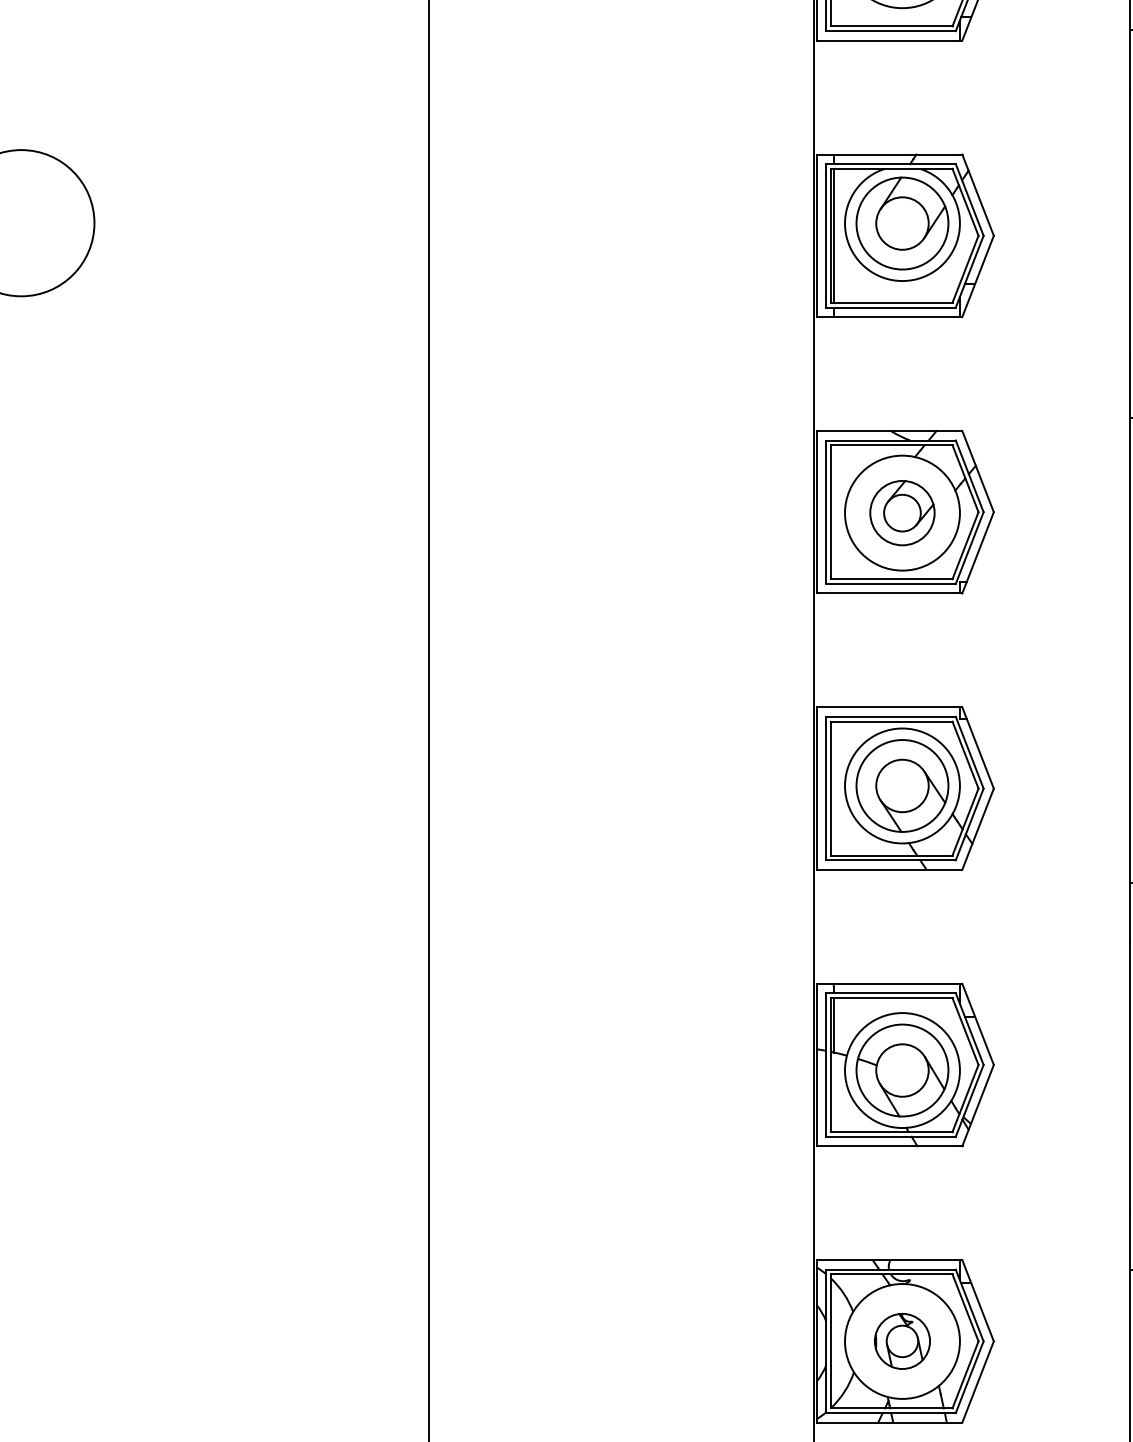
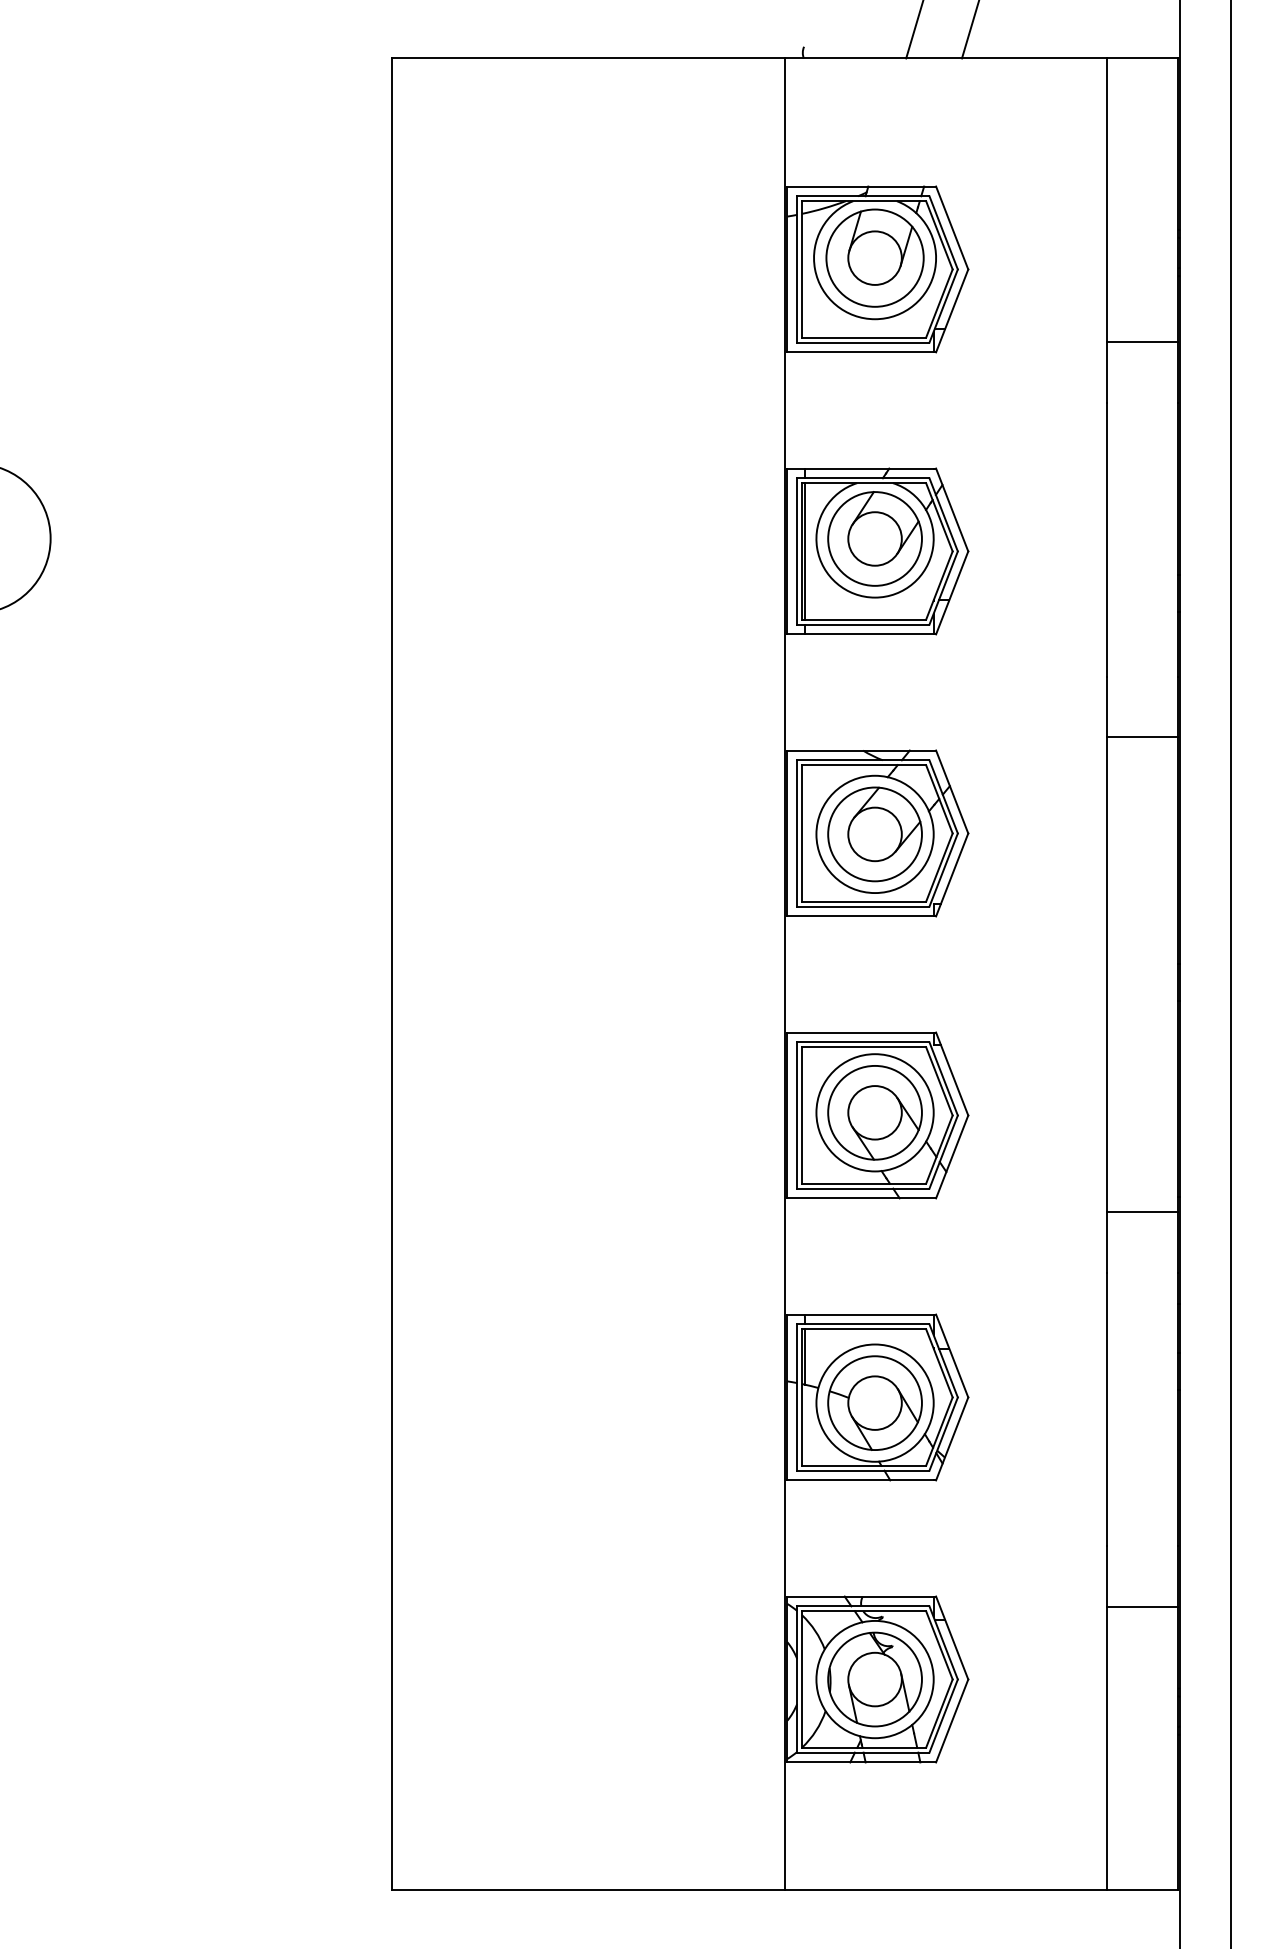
part: (901, 513) -> (874, 834), size x1.43
part: (901, 1341) -> (874, 1679), size x1.67

